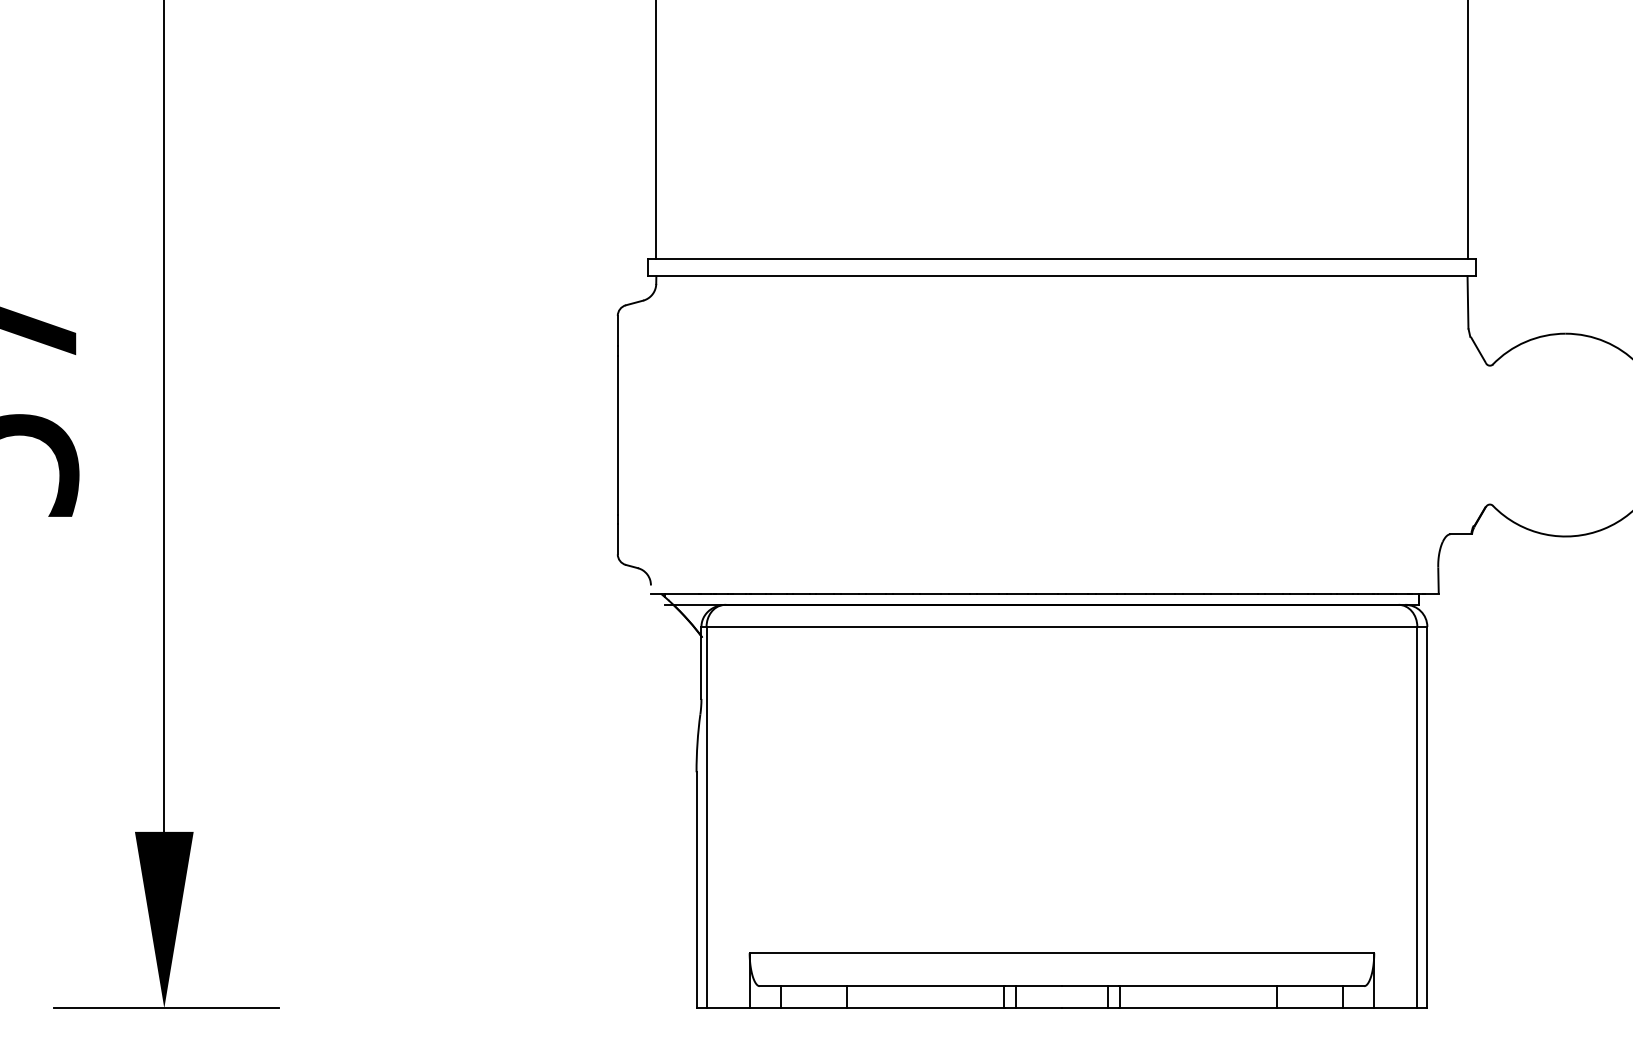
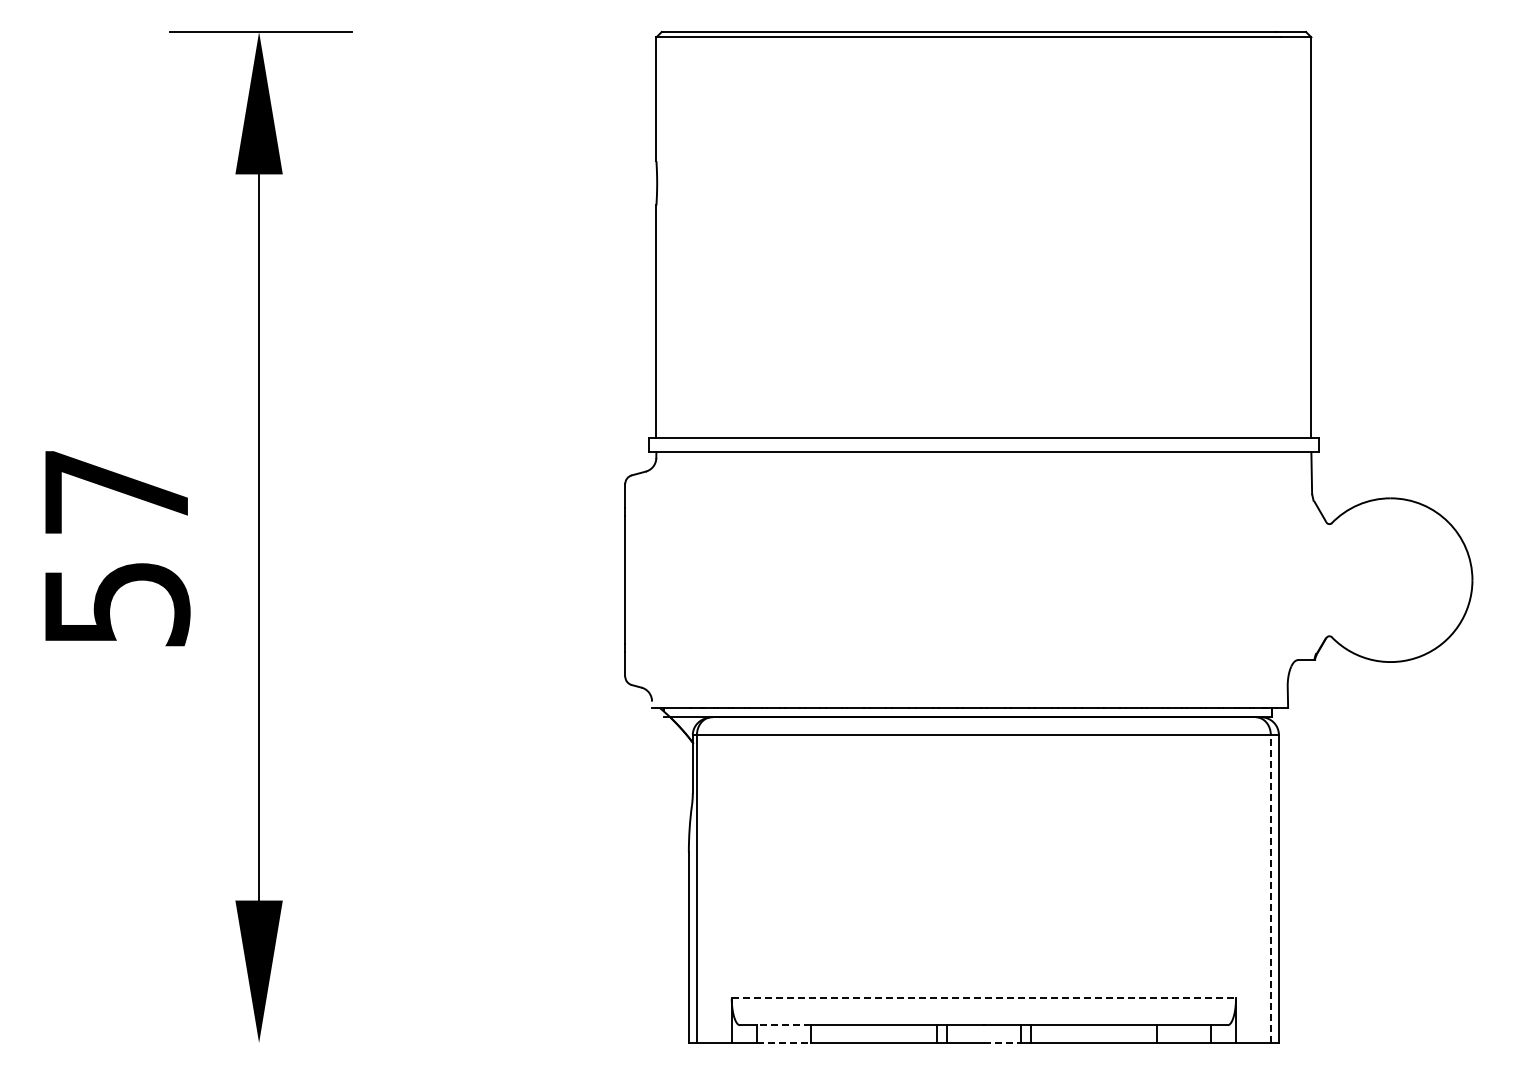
line: (1416, 818) -> (1270, 889), solid -> dashed
line: (1062, 953) -> (984, 998), solid -> dashed
line: (813, 986) -> (783, 1025), solid -> dashed
line: (166, 1007) -> (260, 1042), removed
line: (813, 1007) -> (783, 1042), solid -> dashed
line: (1084, 1007) -> (1002, 1042), solid -> dashed

